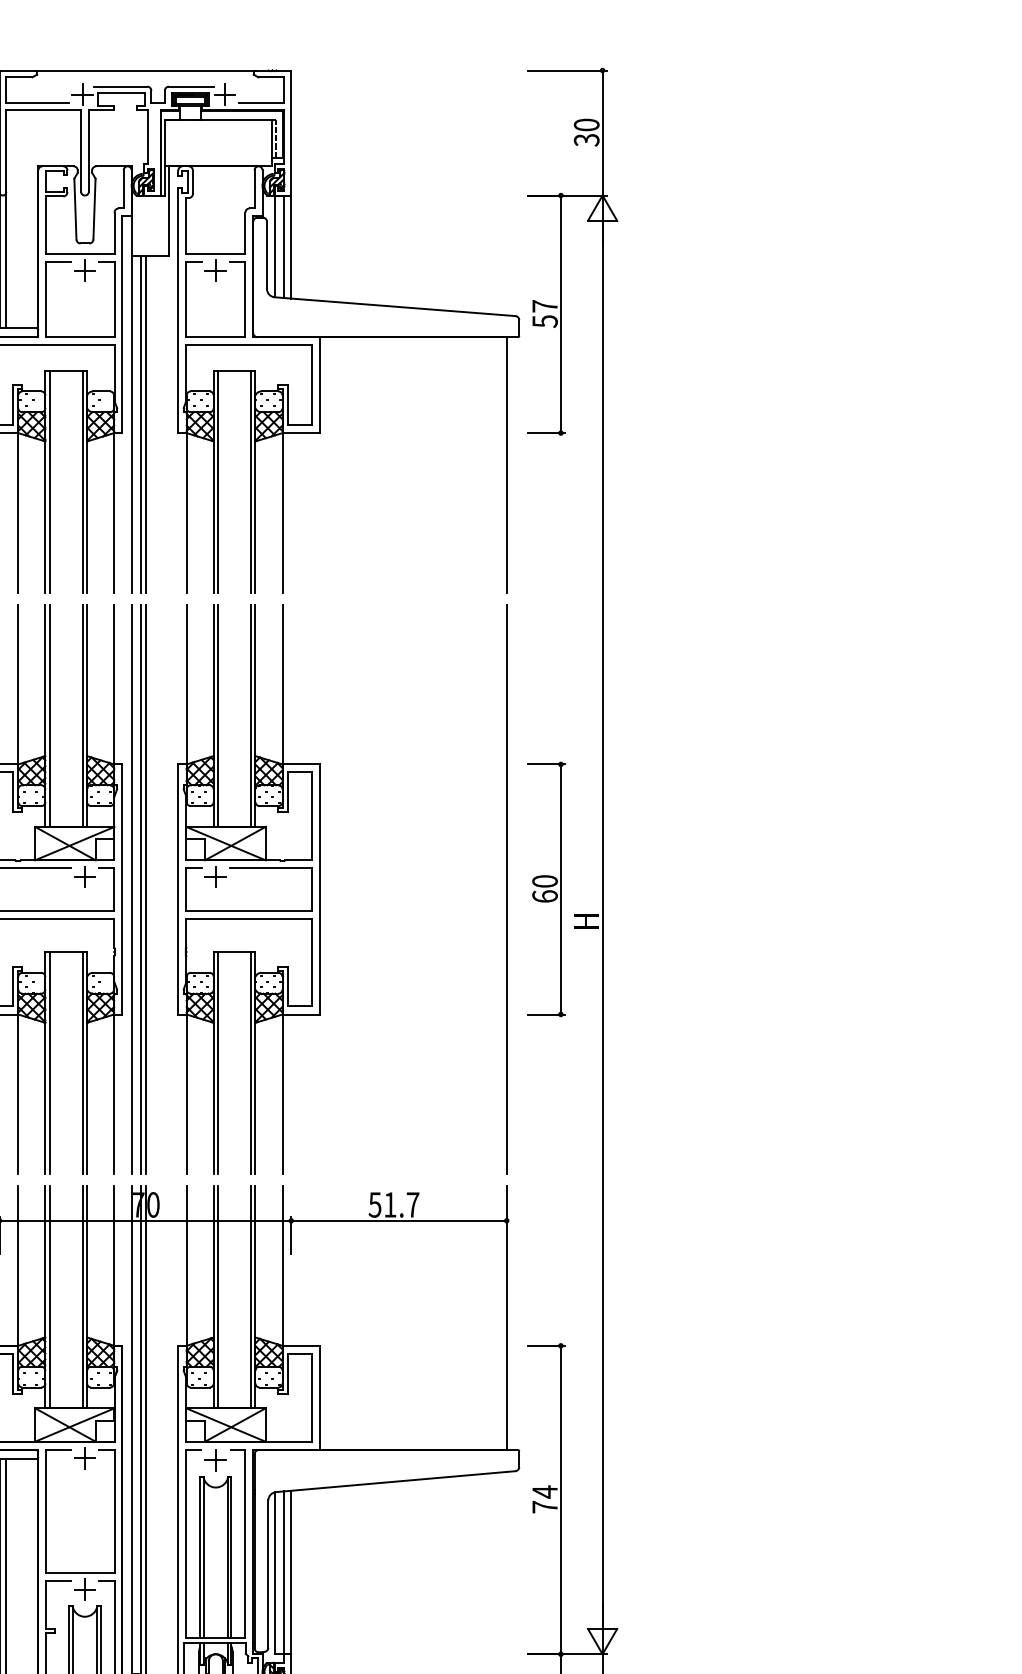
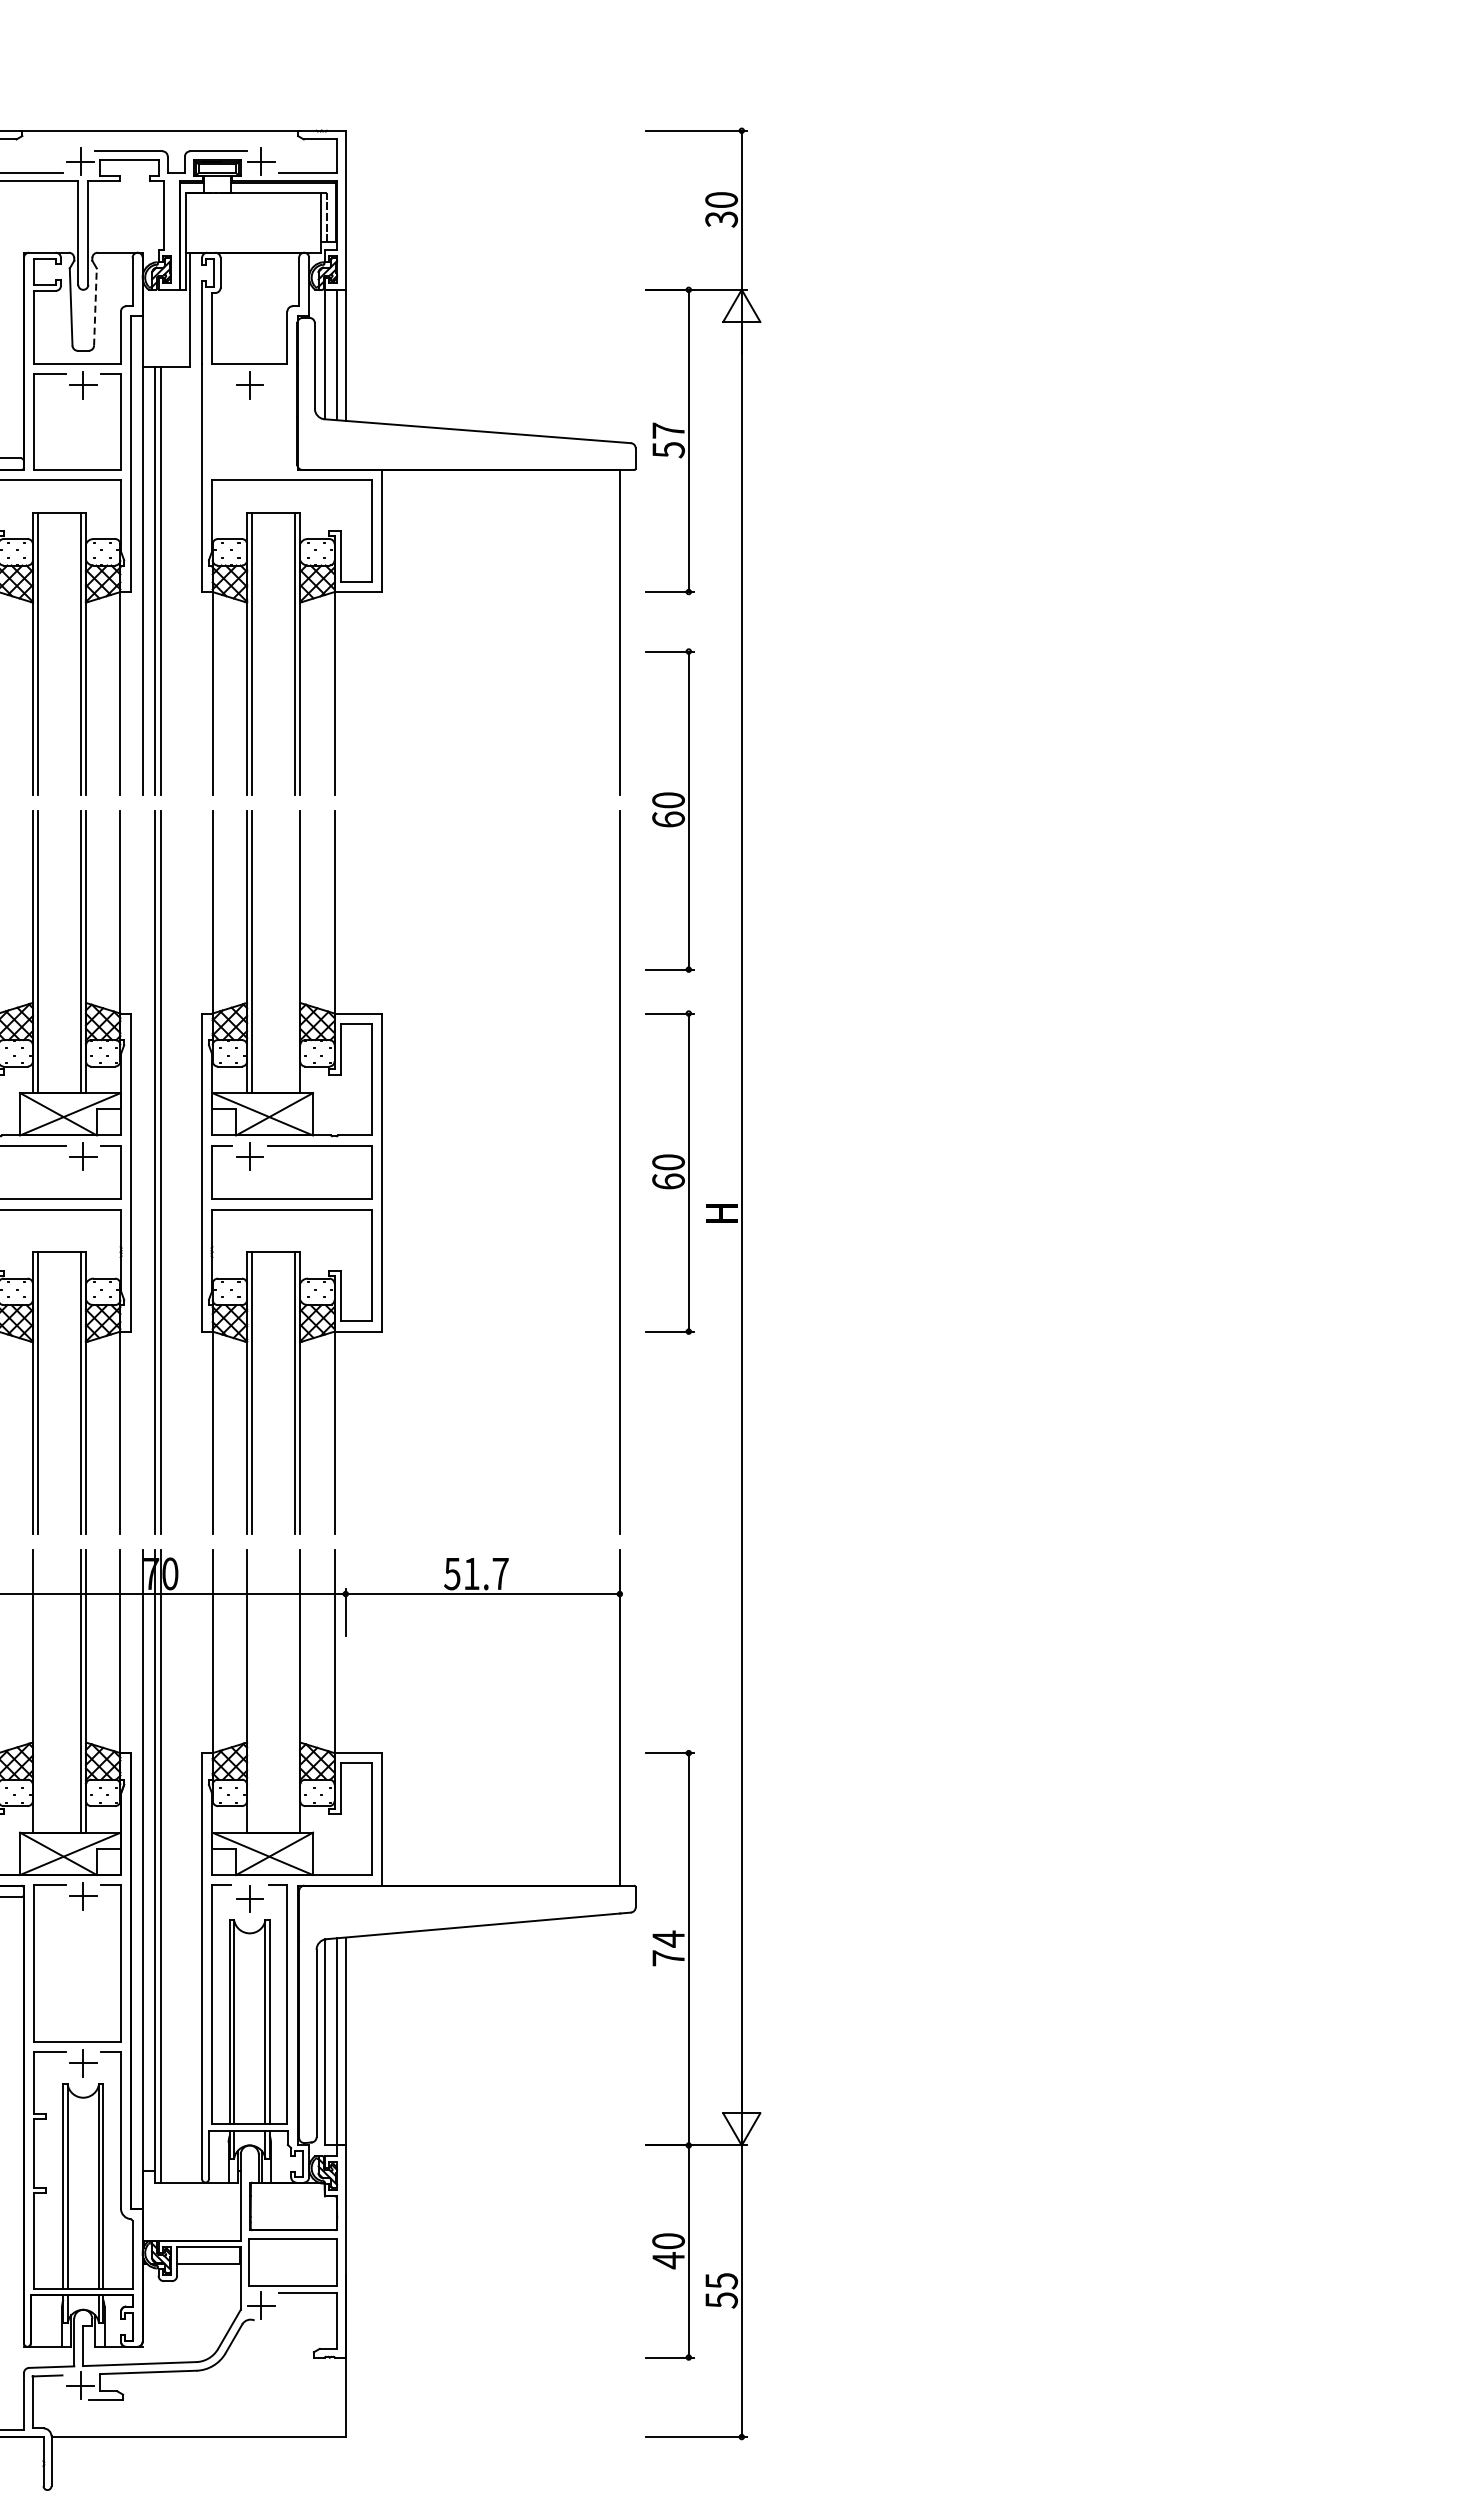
line: (94, 209) -> (95, 307), solid -> dashed
part: (186, 299) -> (212, 421), removed
part: (545, 604) -> (669, 810), added
line: (250, 715) -> (294, 951), removed
line: (131, 889) -> (142, 1172), removed
line: (49, 1297) -> (38, 1691), removed
line: (217, 1297) -> (252, 1691), removed
line: (250, 1297) -> (294, 1691), removed

